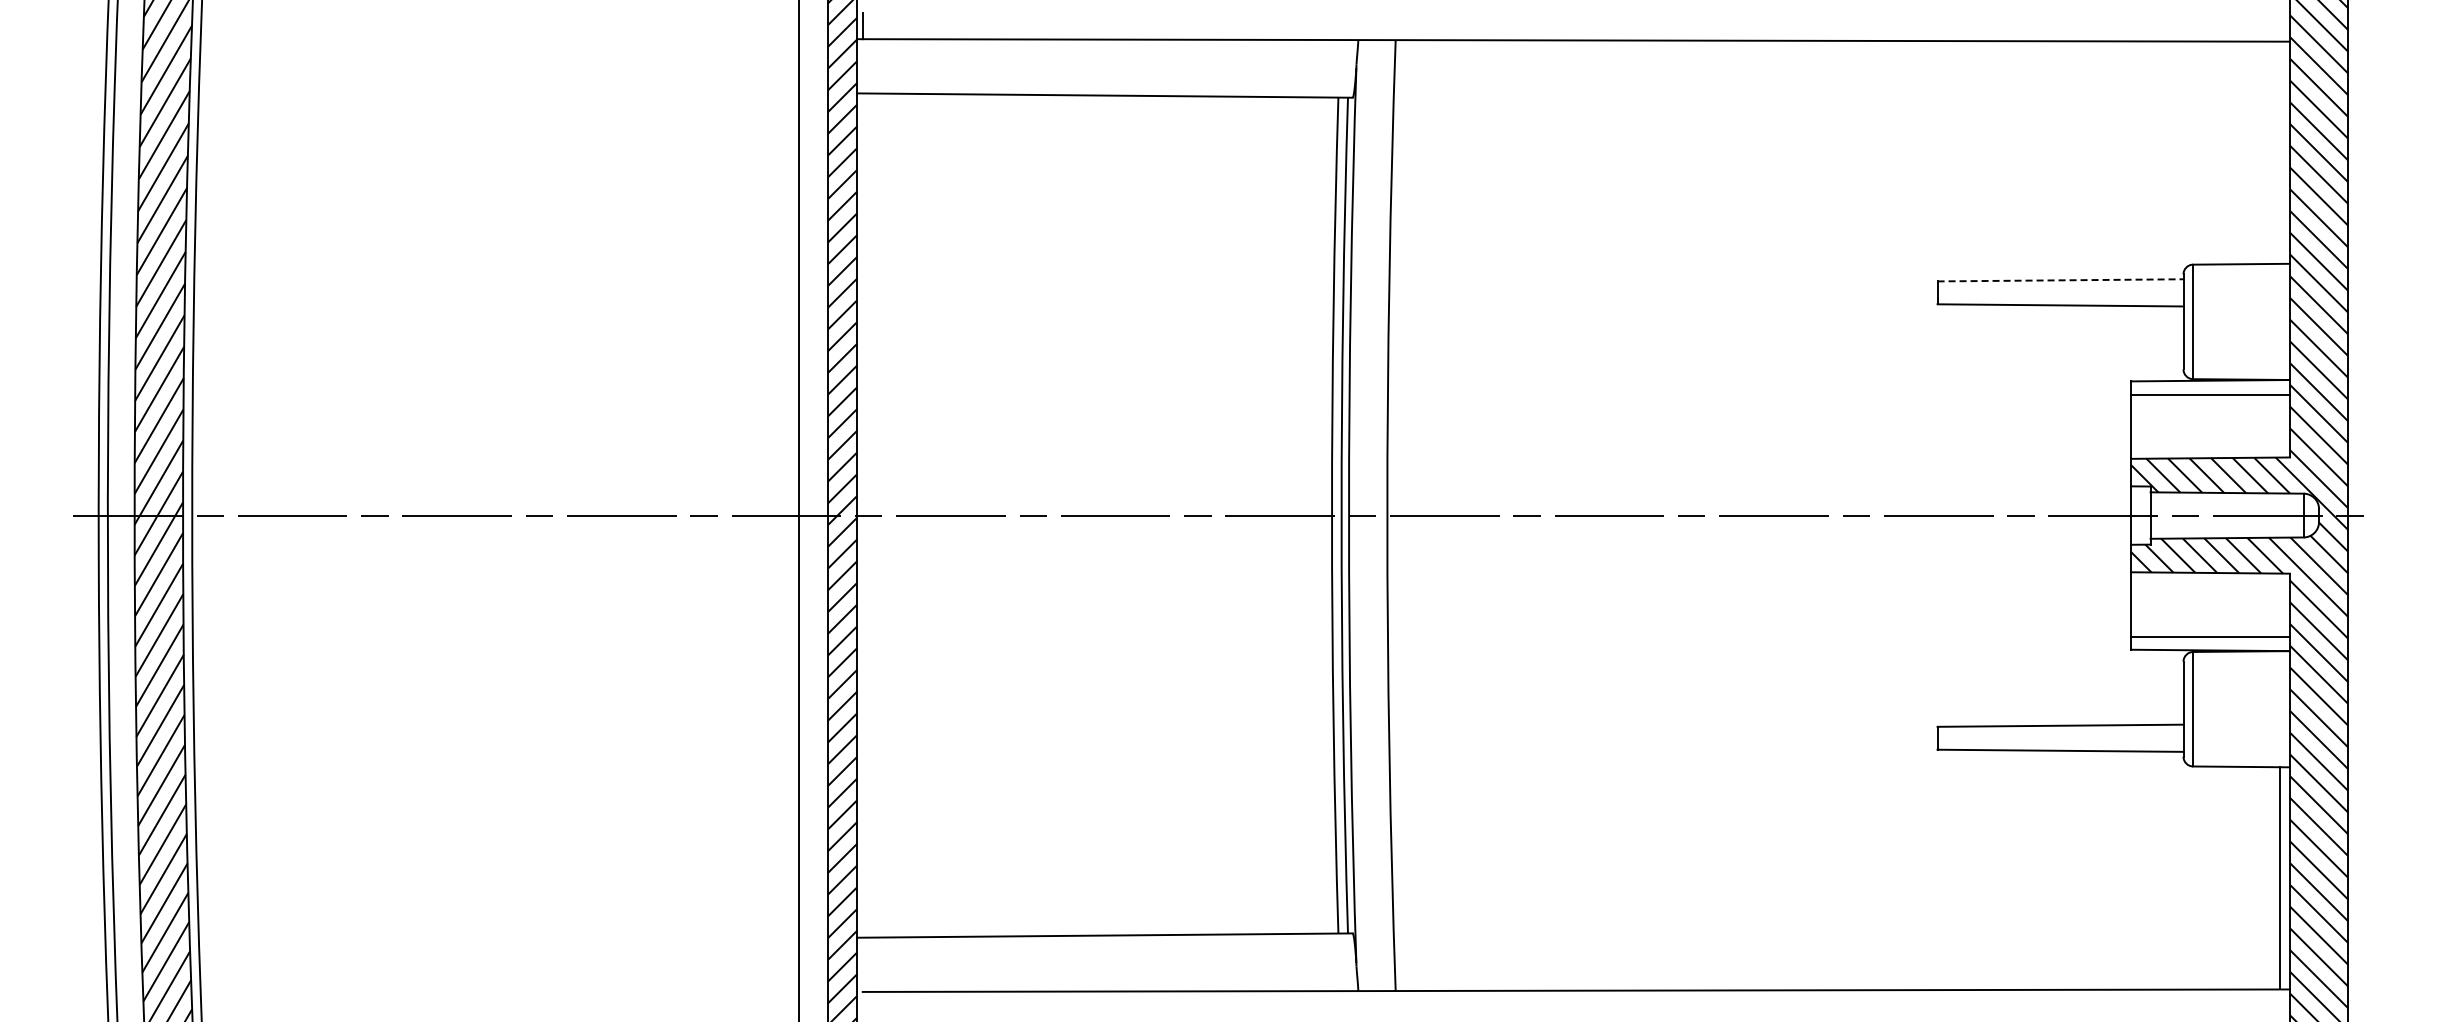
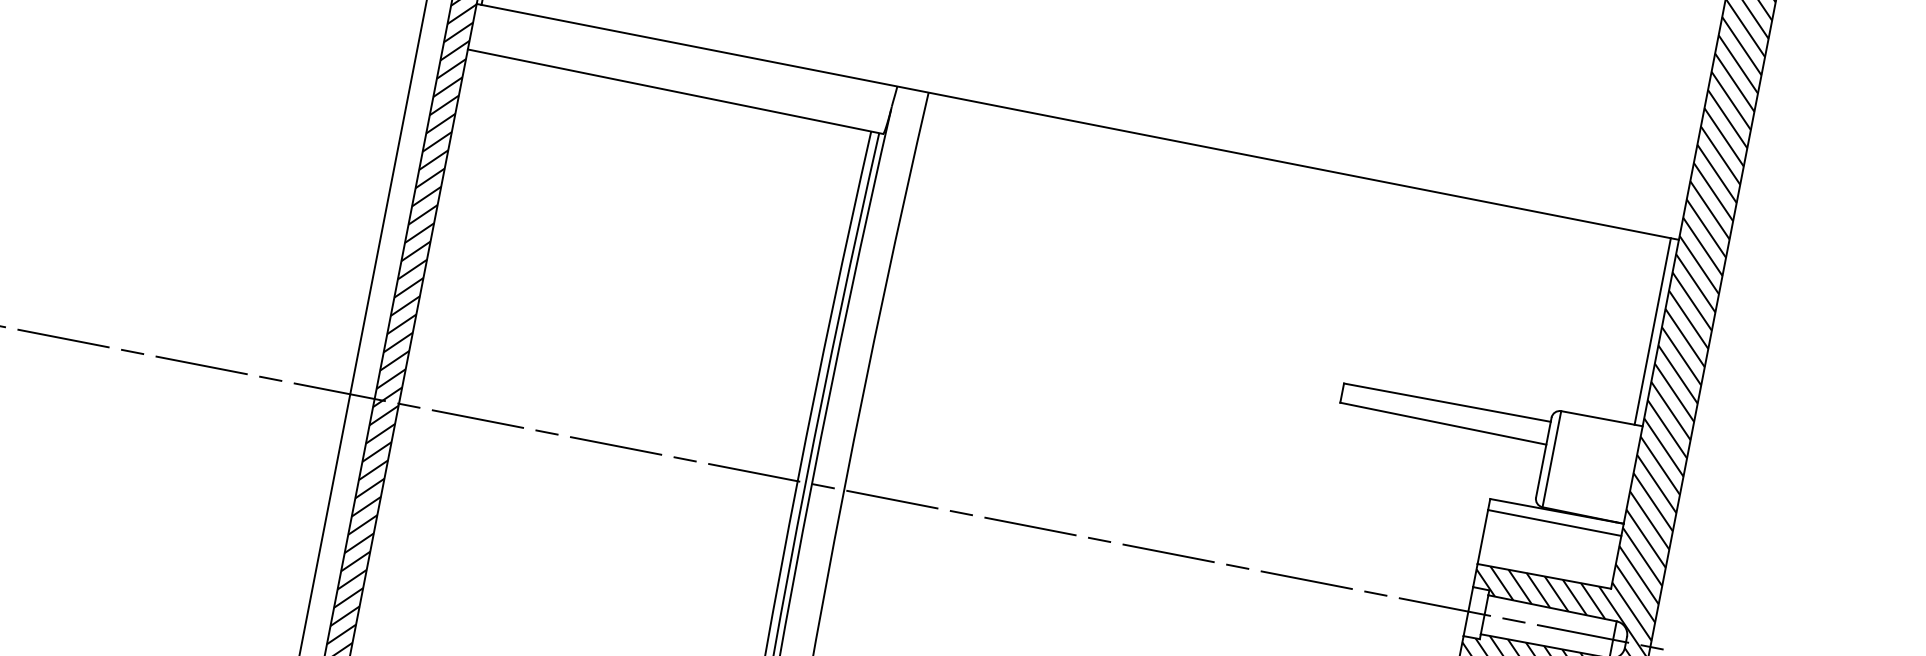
line: (2280, 152) -> (1652, 331), added
line: (2060, 280) -> (1447, 402), dashed -> solid

